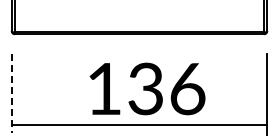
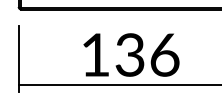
line: (12, 94) -> (19, 59), dashed -> solid

